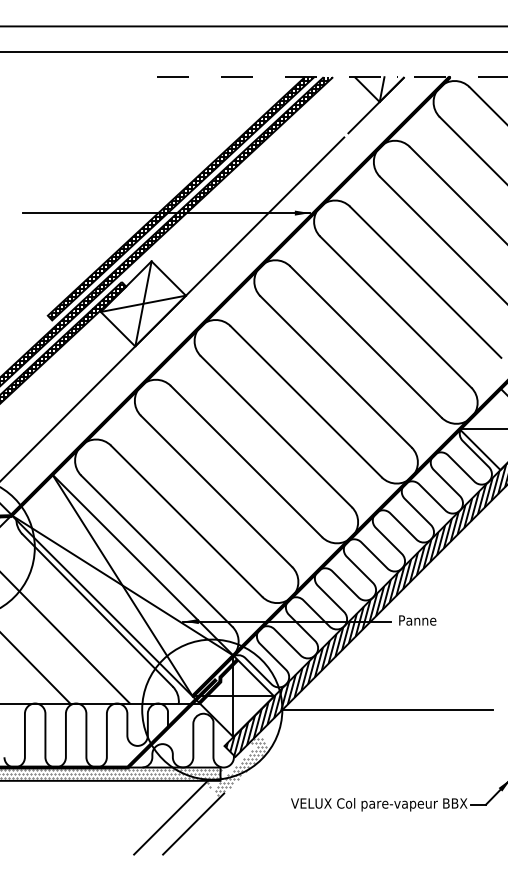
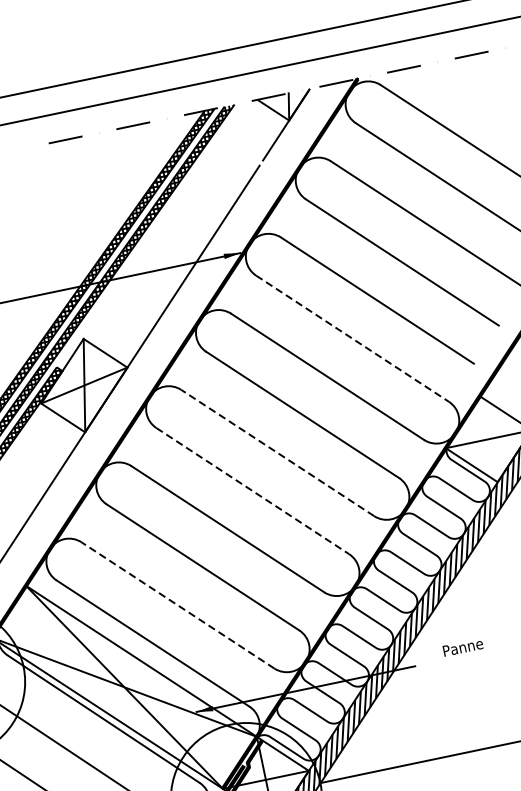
line: (395, 312) -> (352, 339), solid -> dashed
line: (306, 401) -> (277, 452), solid -> dashed
line: (276, 431) -> (252, 490), solid -> dashed
line: (186, 521) -> (177, 605), solid -> dashed
text: (417, 620) -> (462, 647), moved

